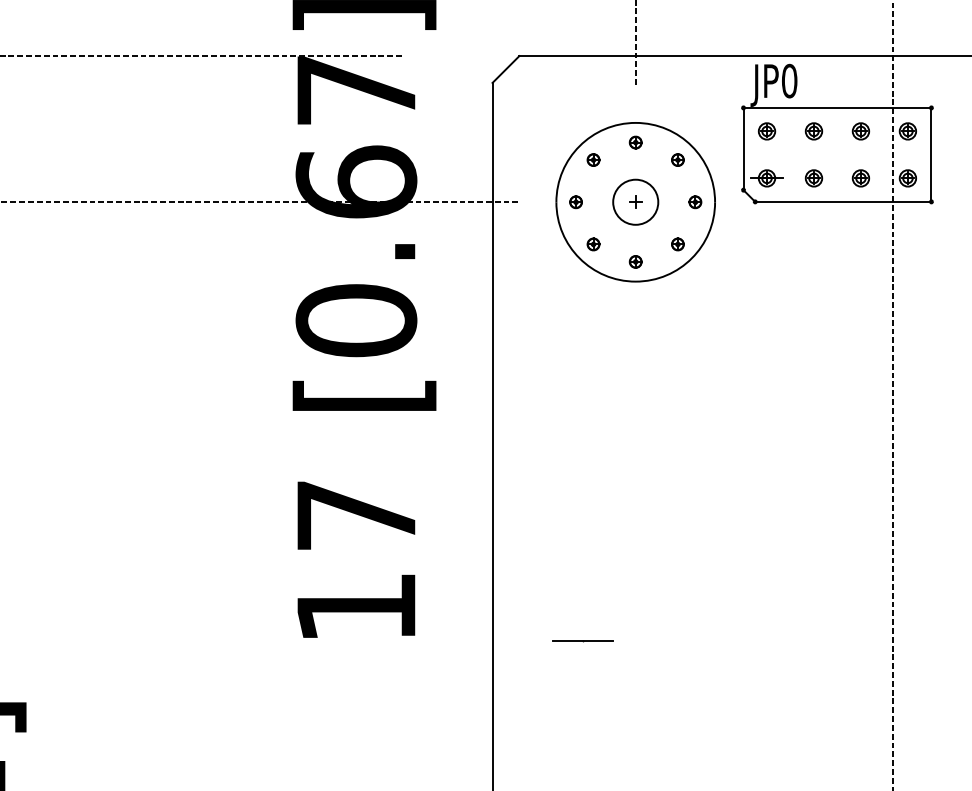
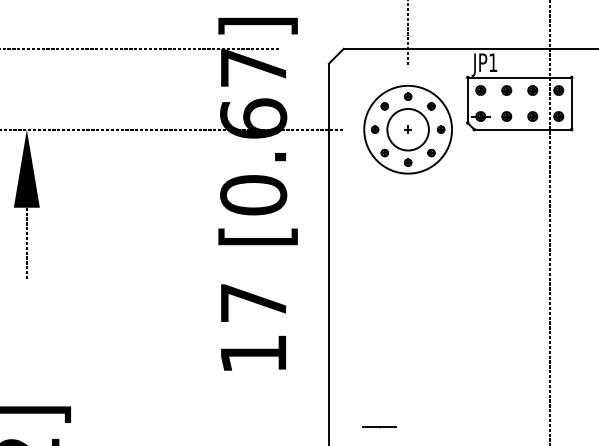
text: (790, 80) -> (493, 62), JP0 -> JP1
circle: (634, 201) -> (407, 129), size x1.67
line: (583, 641) -> (379, 427), moved

